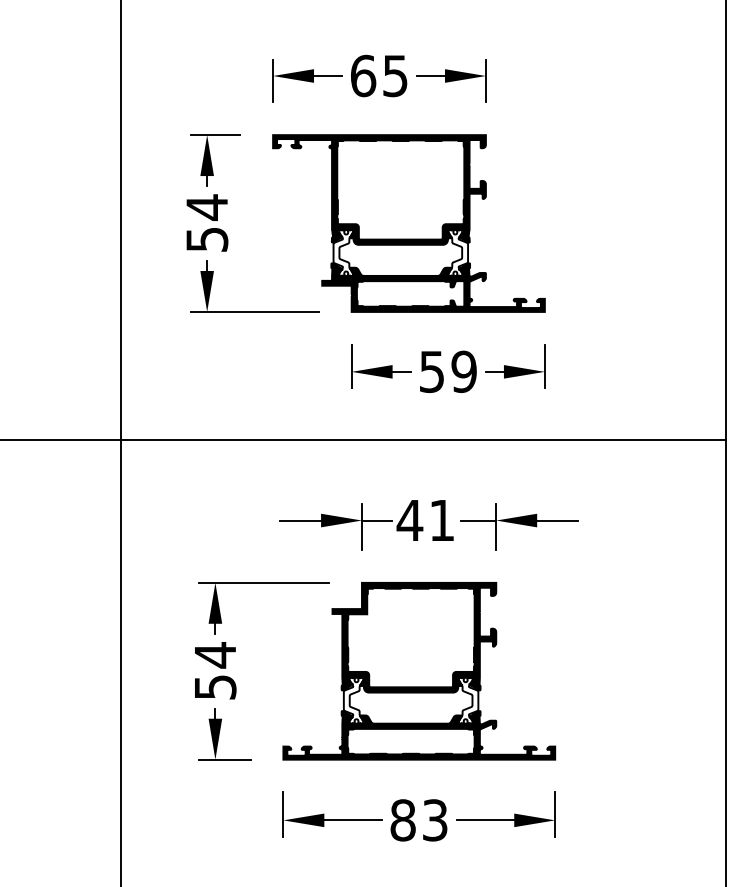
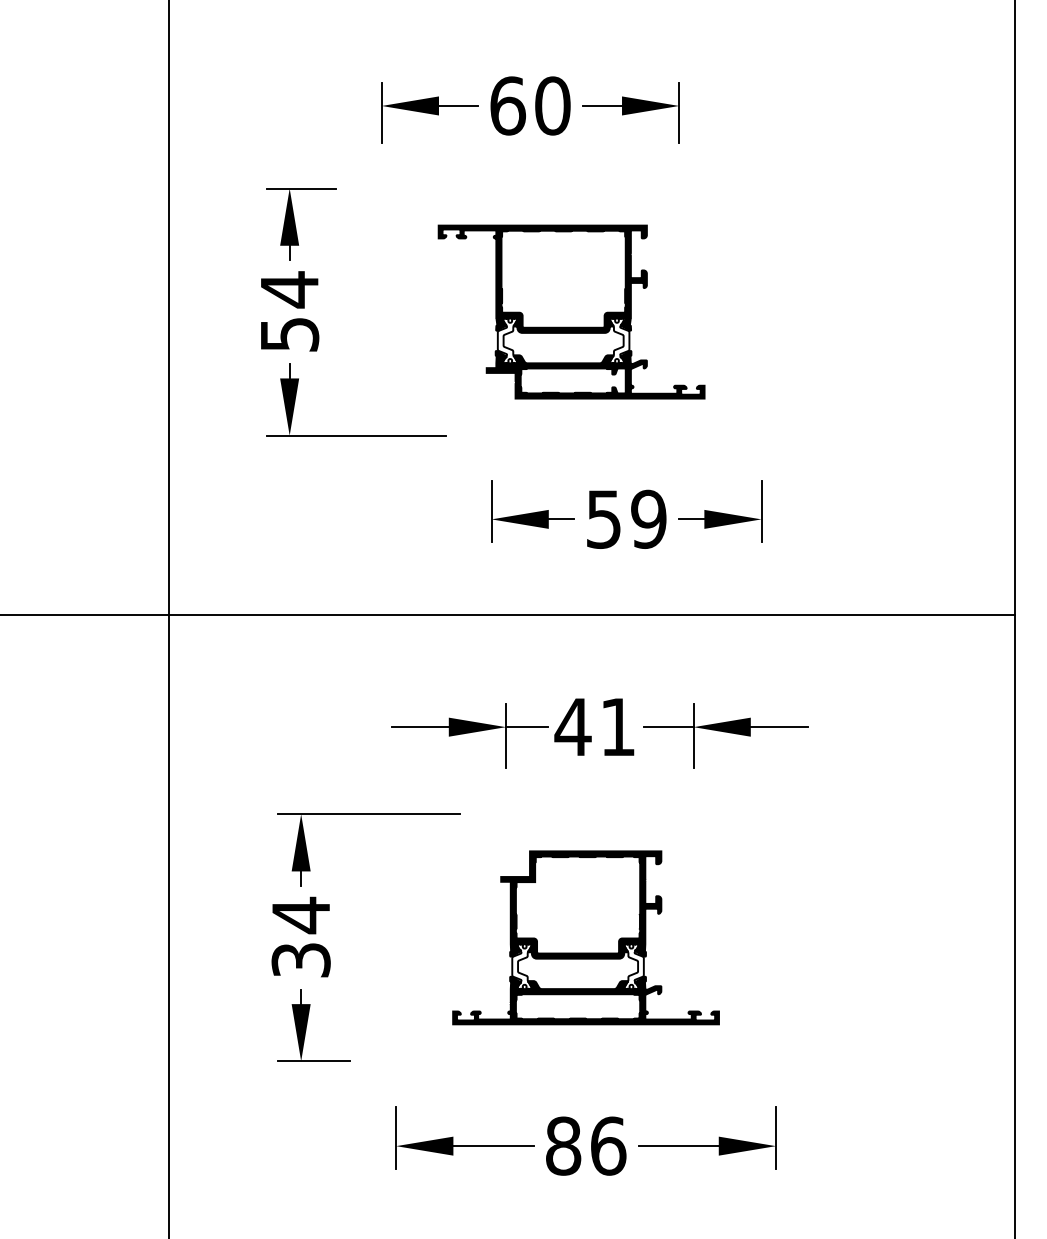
text: (395, 75) -> (552, 105), 65 -> 60
part: (408, 223) -> (571, 311), size x0.7
part: (418, 671) -> (585, 937), size x0.7
text: (214, 686) -> (300, 959), 54 -> 34
text: (435, 819) -> (608, 1145), 83 -> 86

